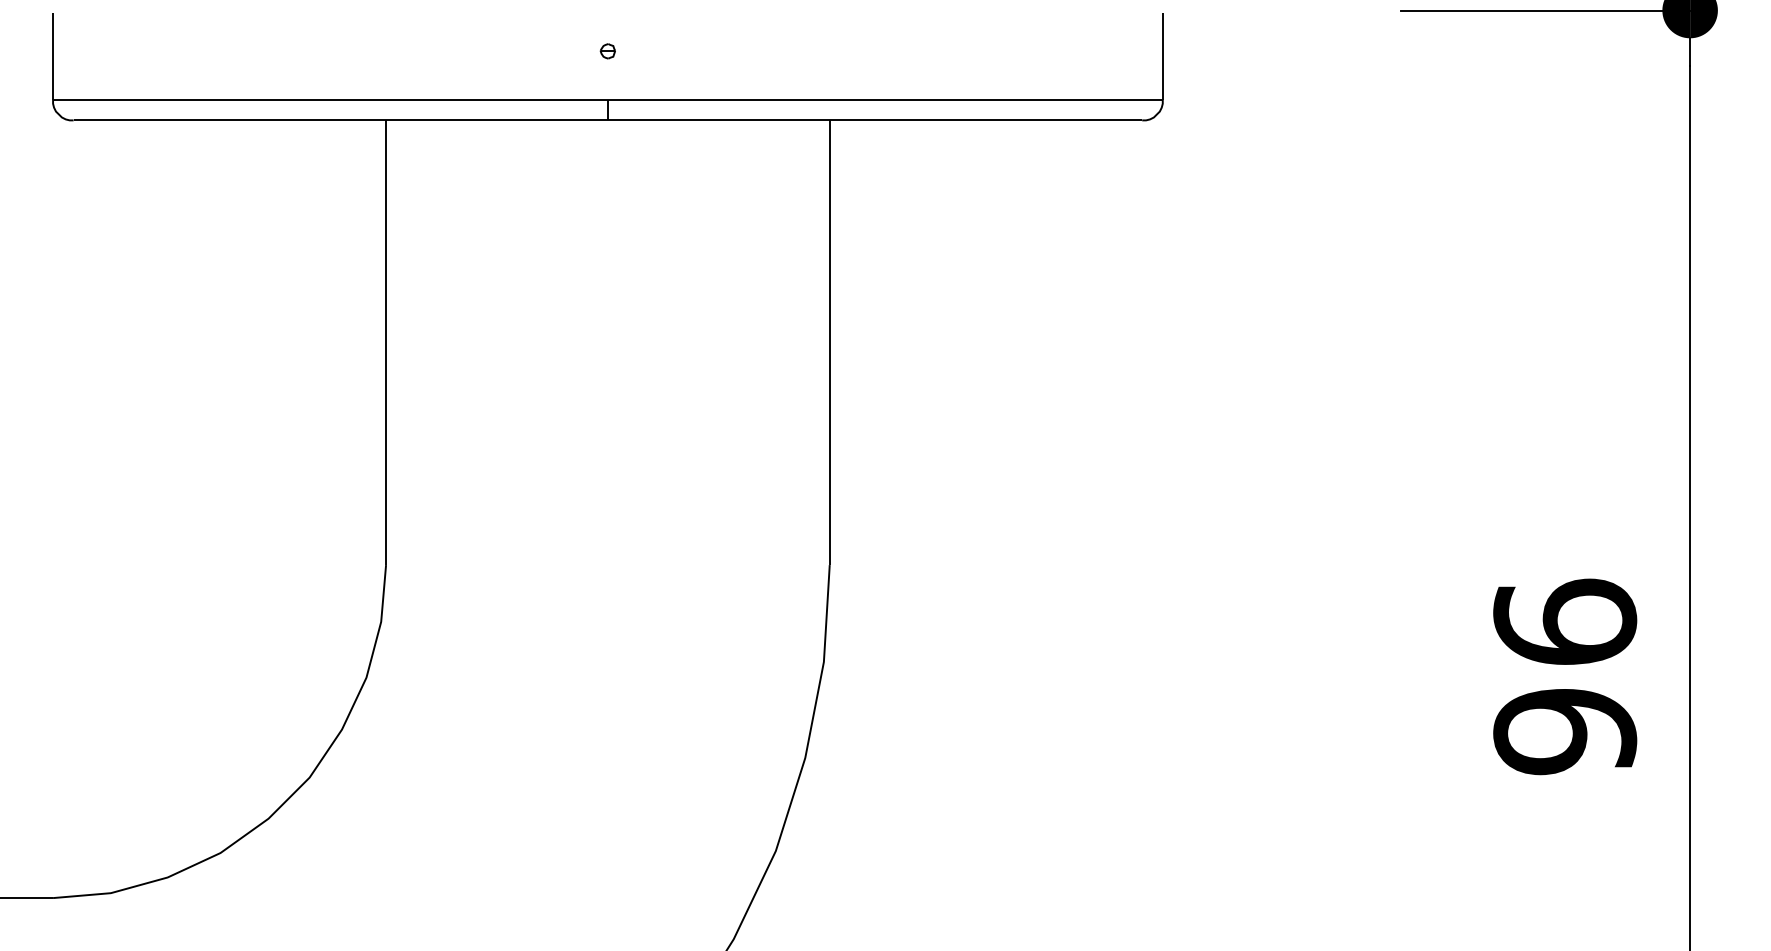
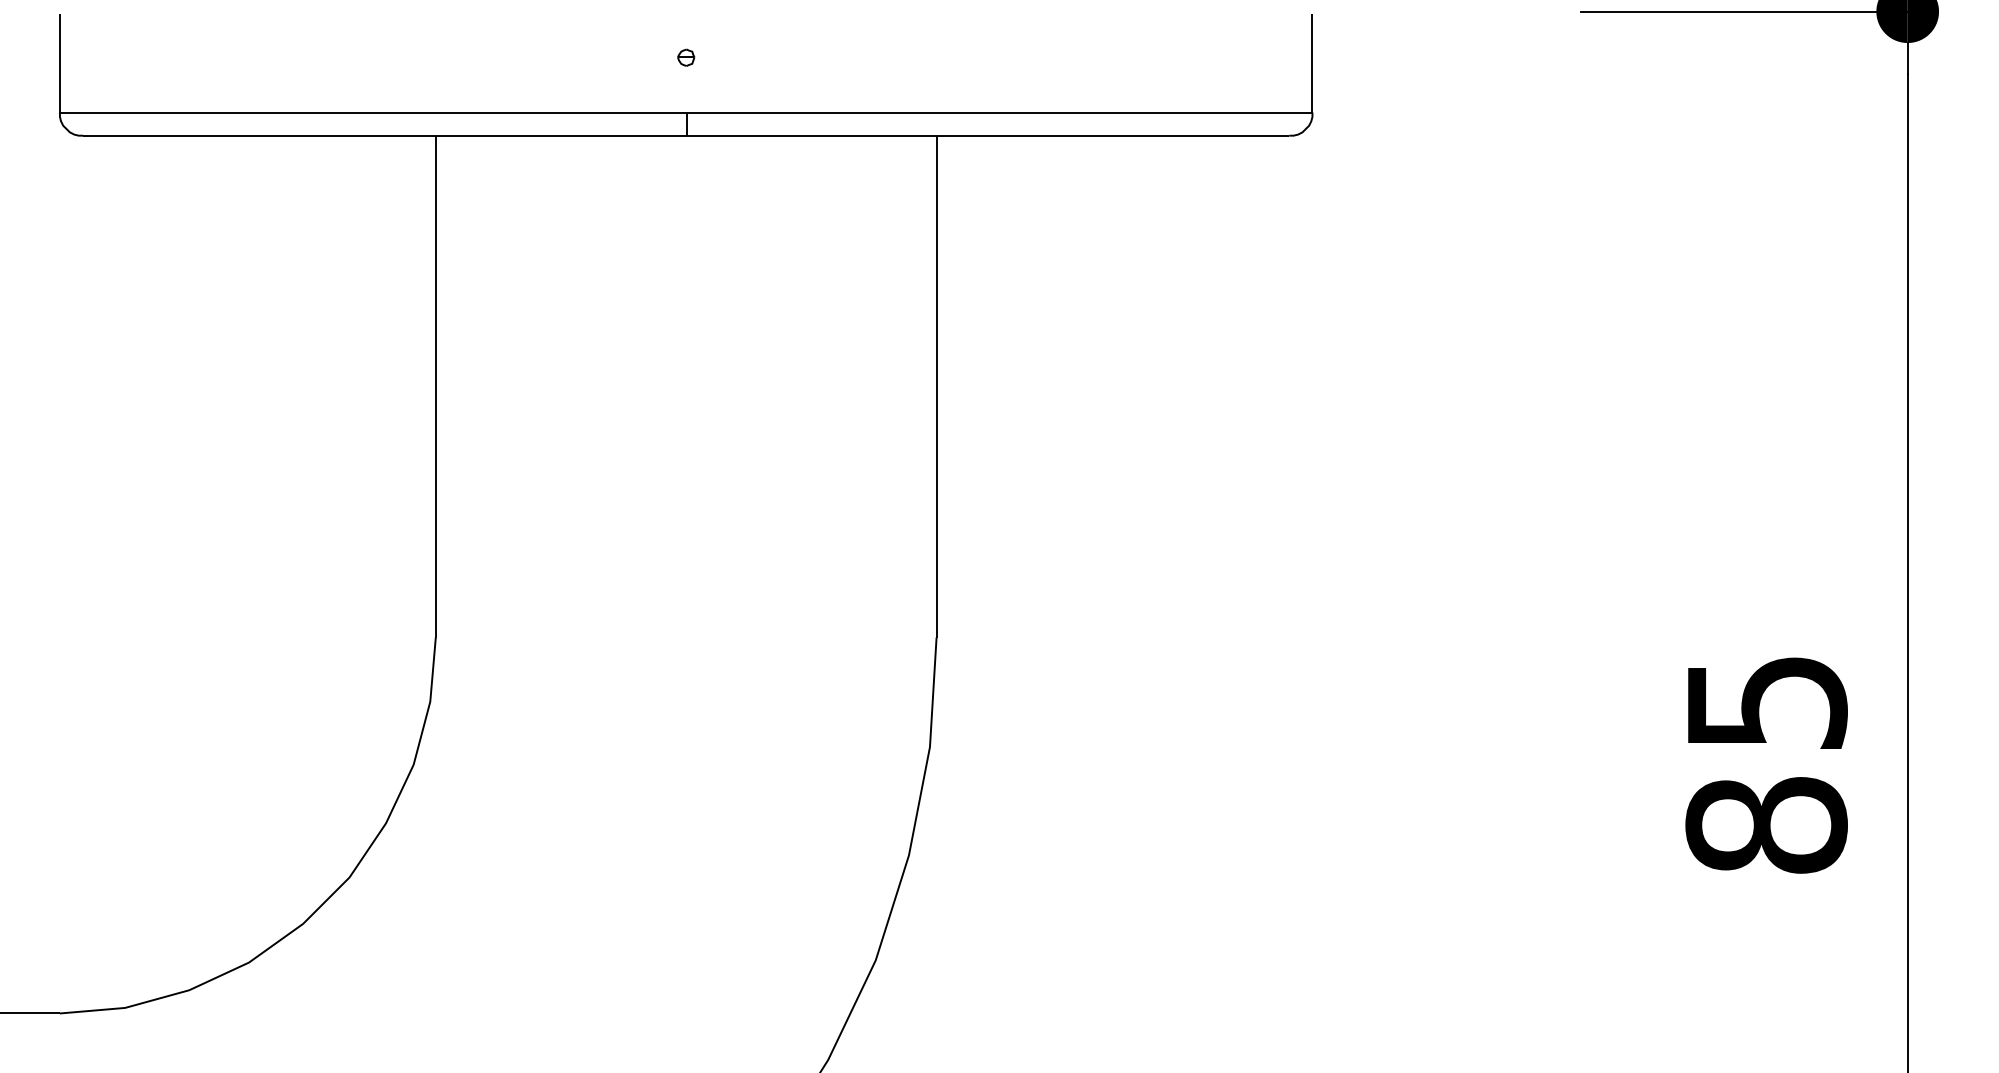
text: (1565, 676) -> (1767, 763), 96 -> 85

